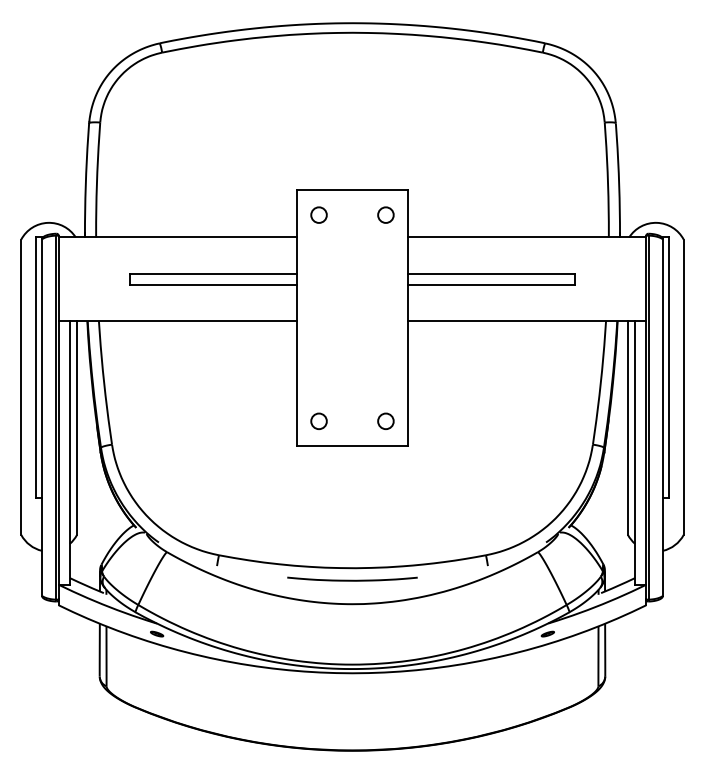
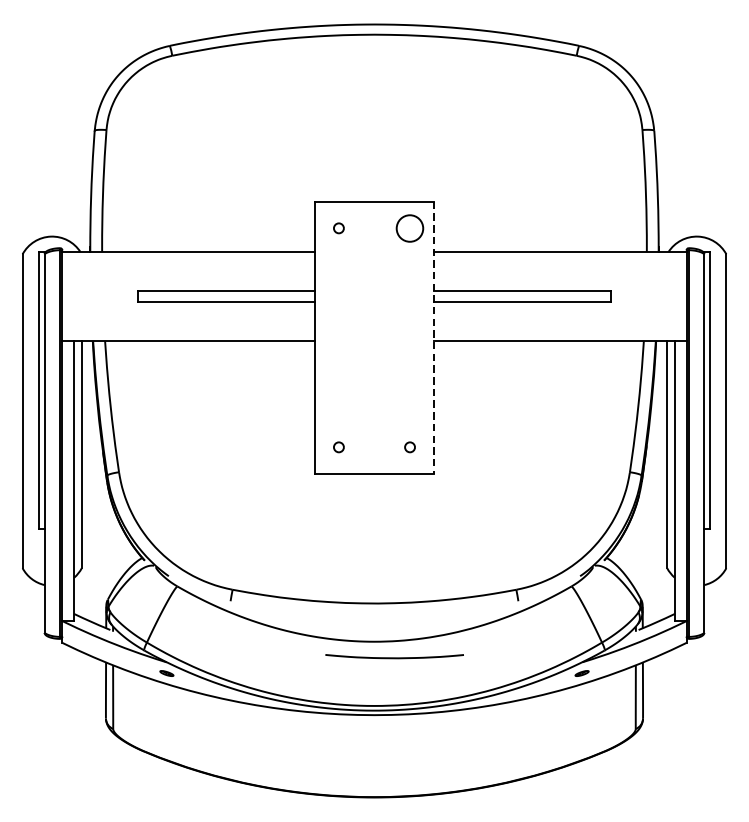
circle: (318, 214) -> (338, 227), size x0.6
circle: (385, 214) -> (409, 227), size x1.6
line: (408, 318) -> (433, 338), solid -> dashed
circle: (318, 420) -> (338, 446), size x0.6
circle: (385, 420) -> (409, 446), size x0.6
curve: (352, 579) -> (394, 656), moved

